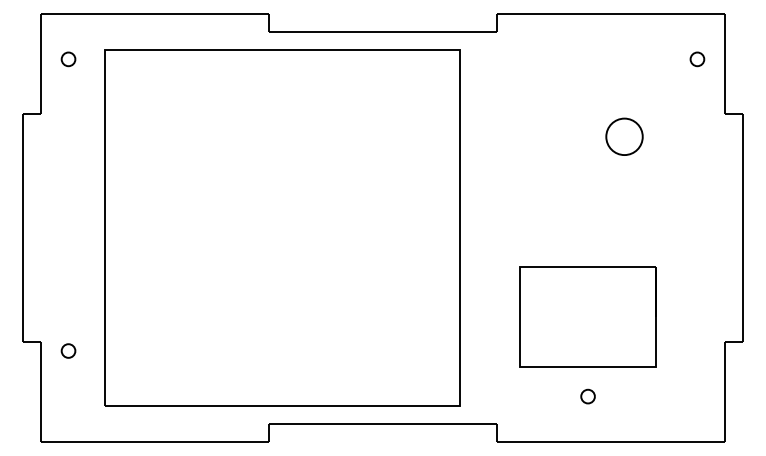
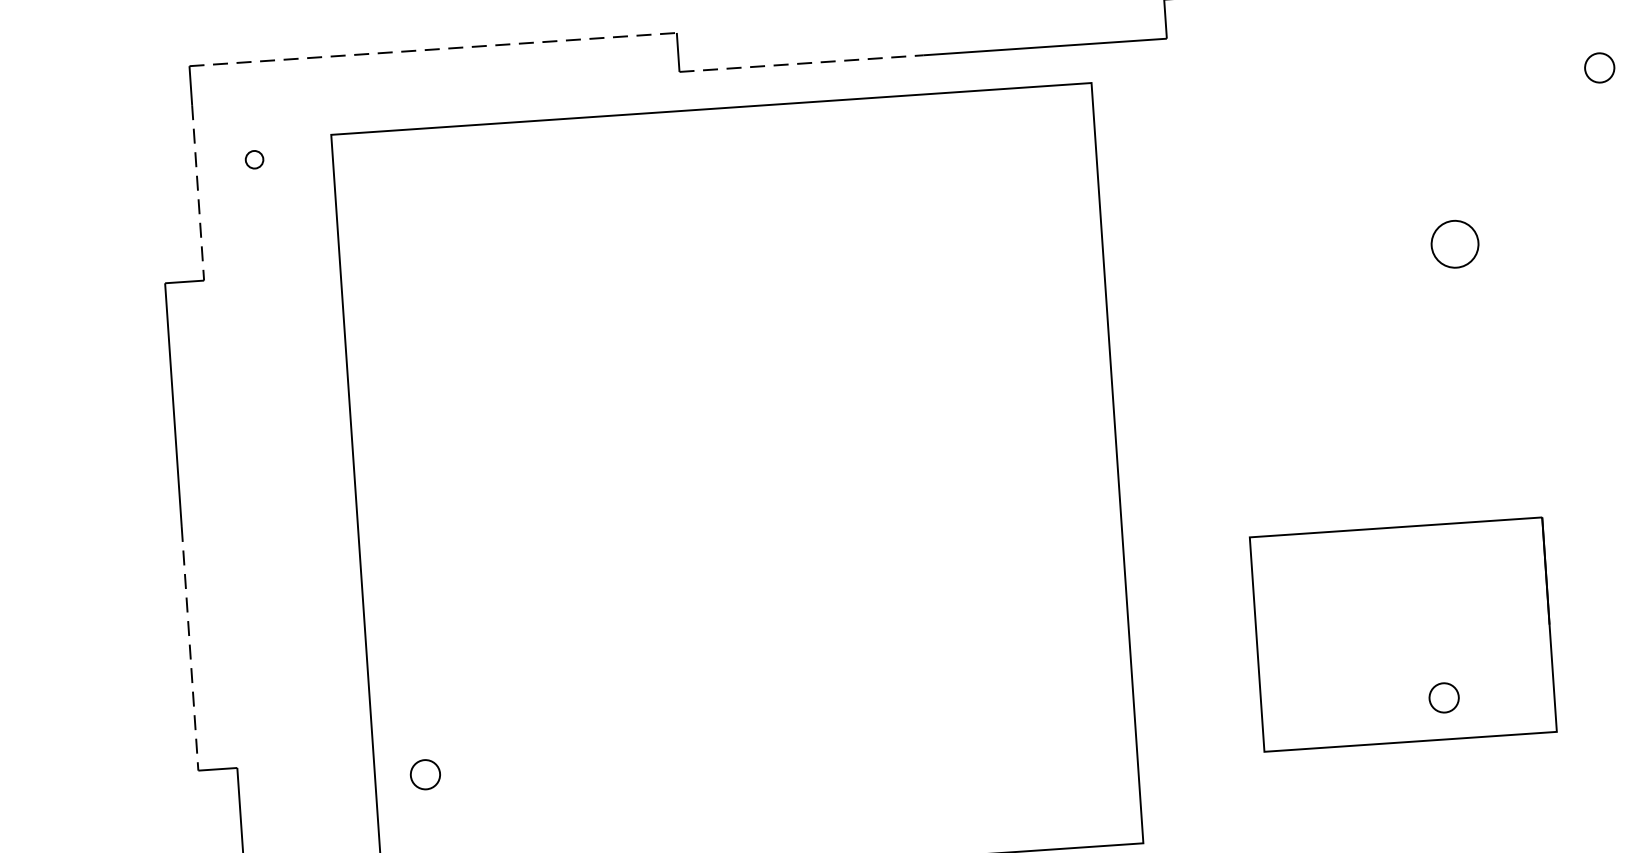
line: (155, 13) -> (433, 48), solid -> dashed
line: (326, 32) -> (802, 64), solid -> dashed
circle: (68, 59) -> (254, 159), size x0.6
line: (41, 73) -> (198, 193), solid -> dashed
circle: (624, 136) -> (1454, 243), size x0.6
line: (22, 284) -> (188, 647), solid -> dashed
circle: (68, 350) -> (425, 773), moved
circle: (587, 396) -> (1442, 697), moved

